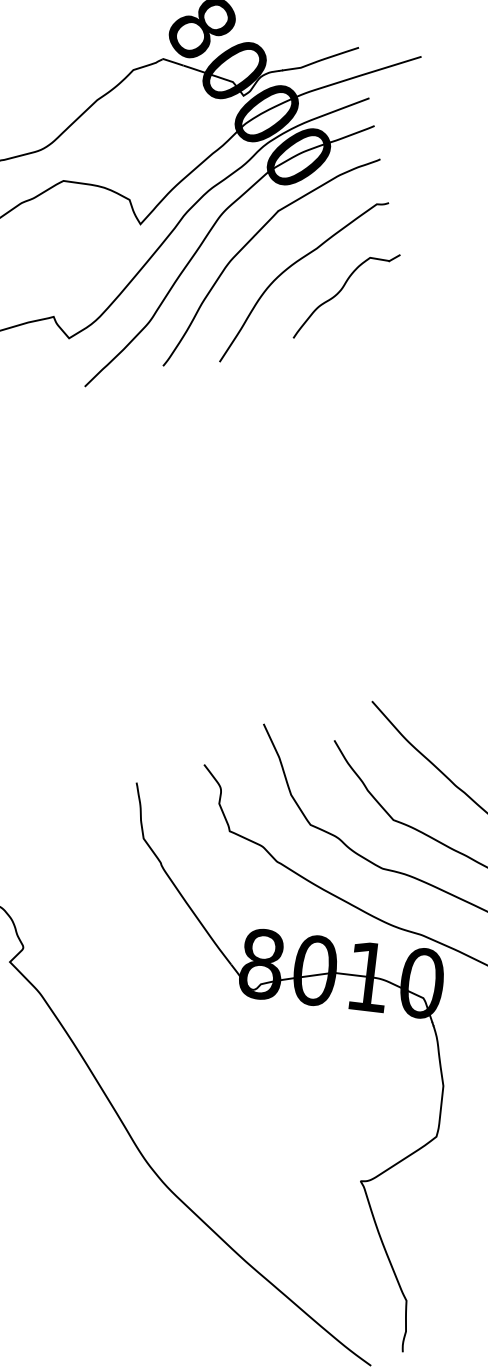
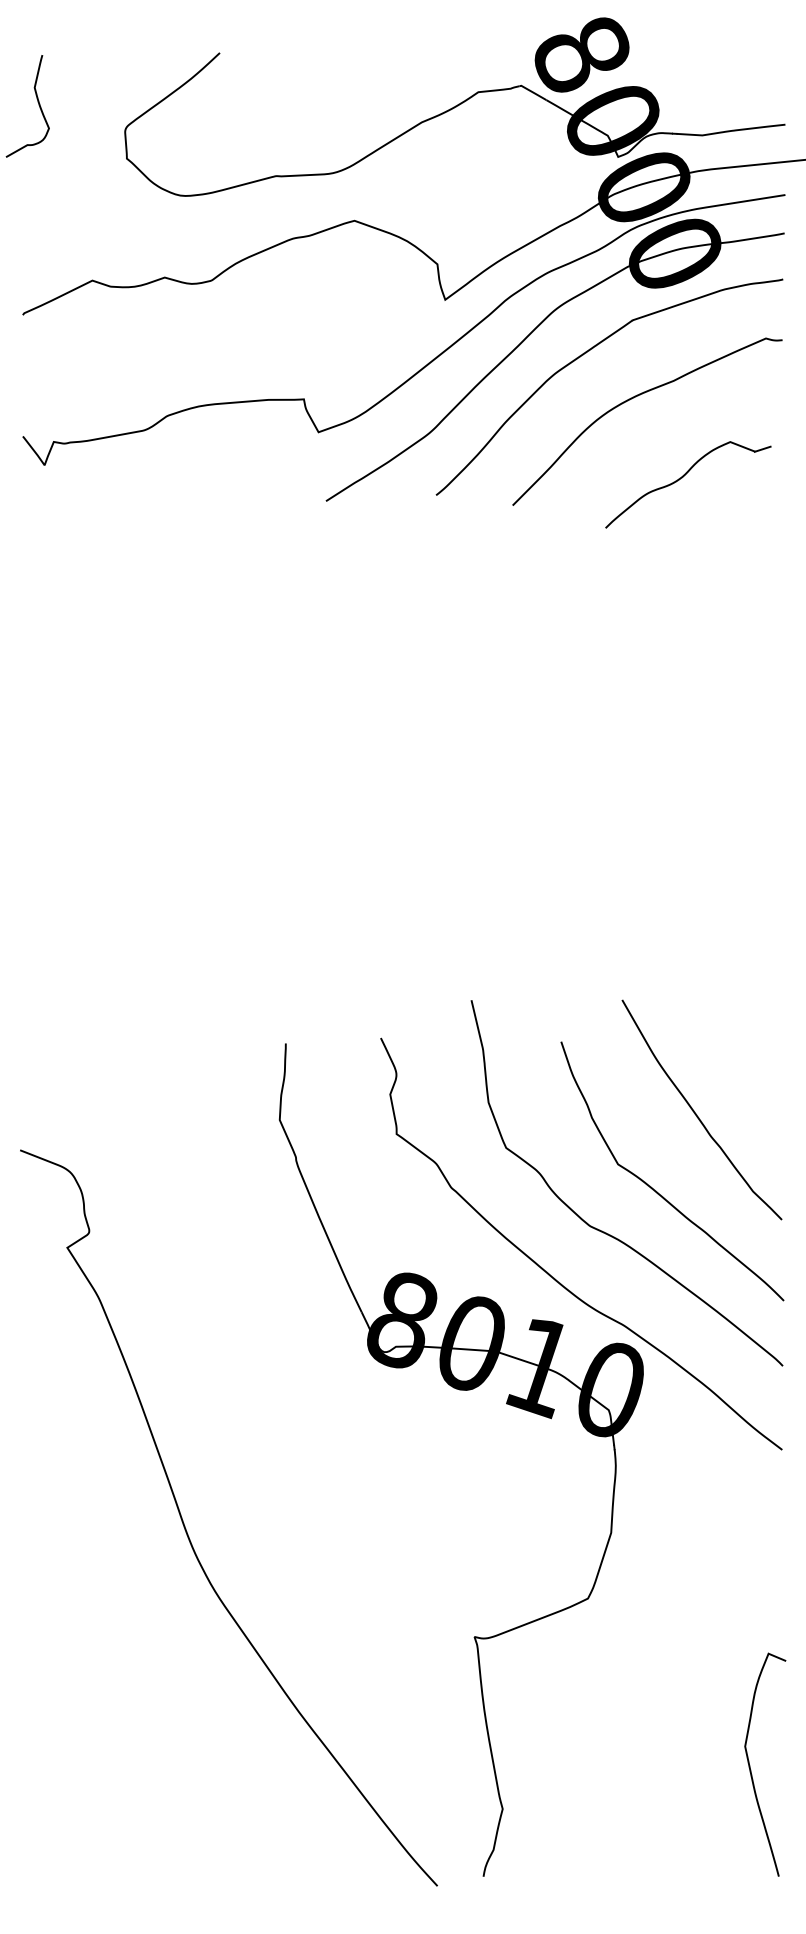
curve: (341, 291) -> (682, 478), moved

